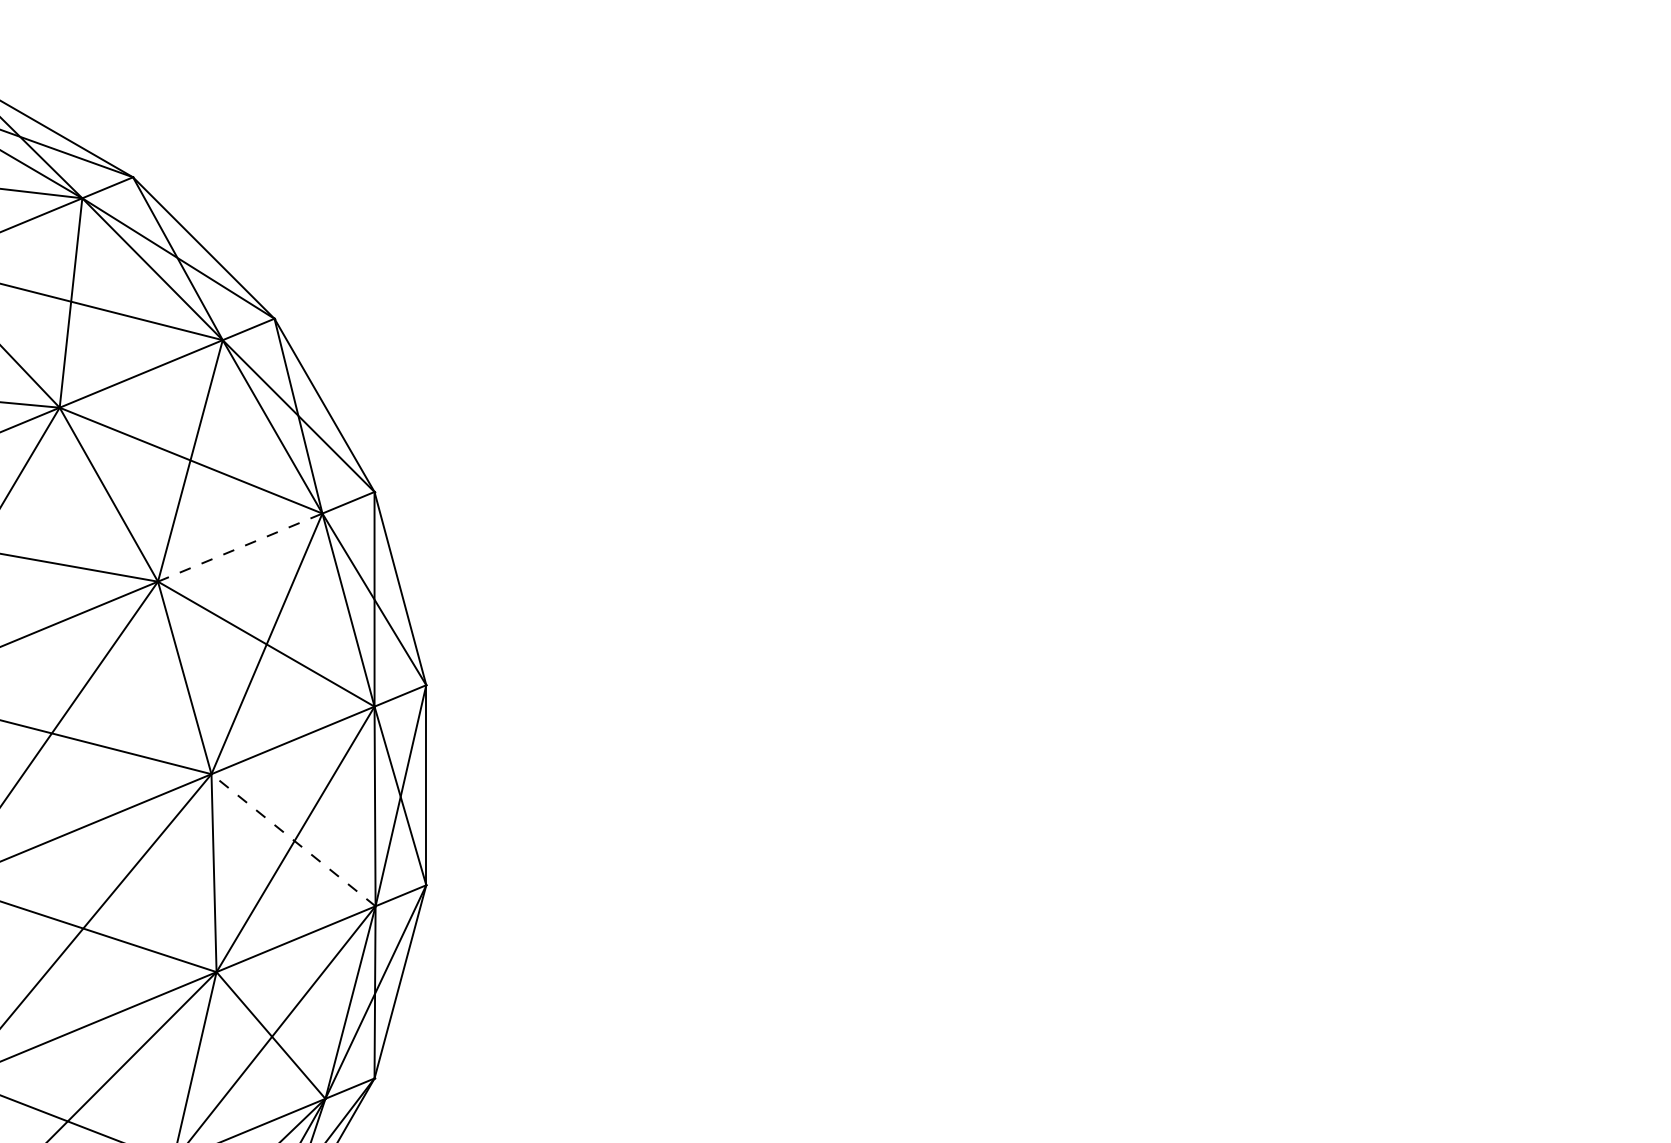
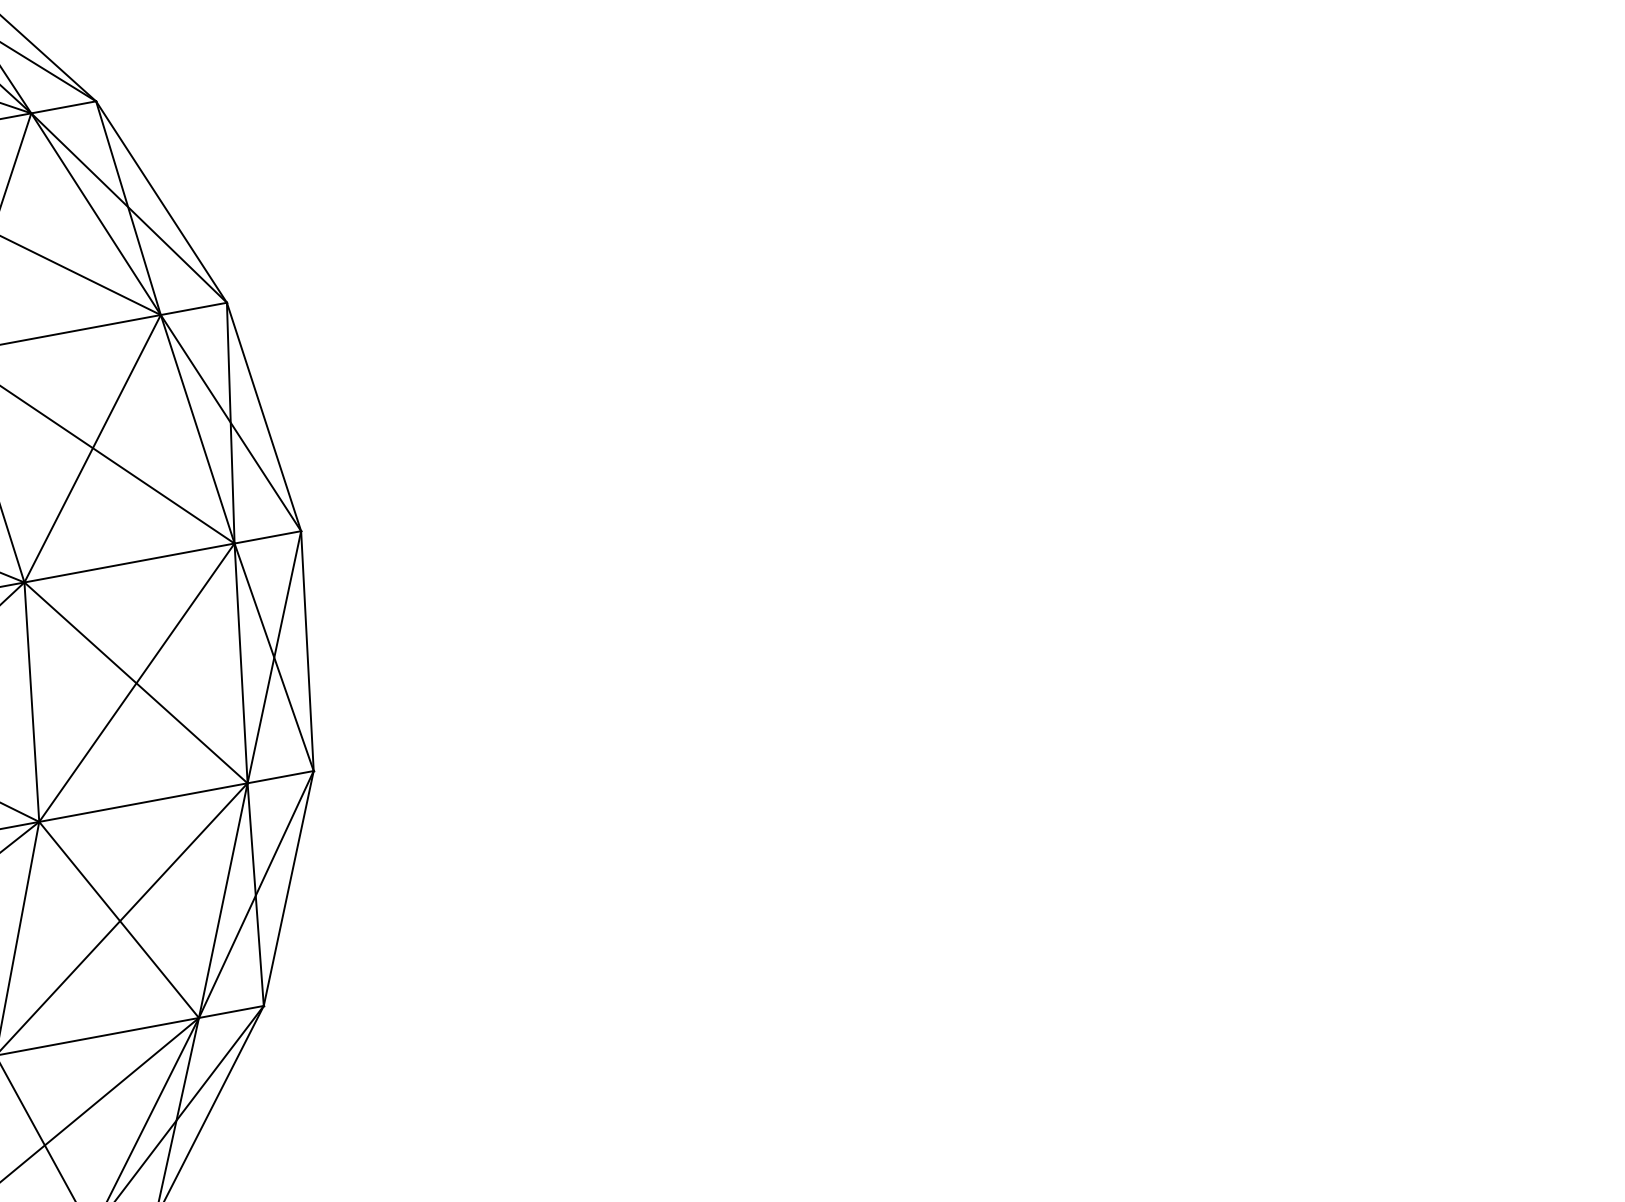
line: (240, 547) -> (129, 562), dashed -> solid
line: (293, 839) -> (119, 919), dashed -> solid

